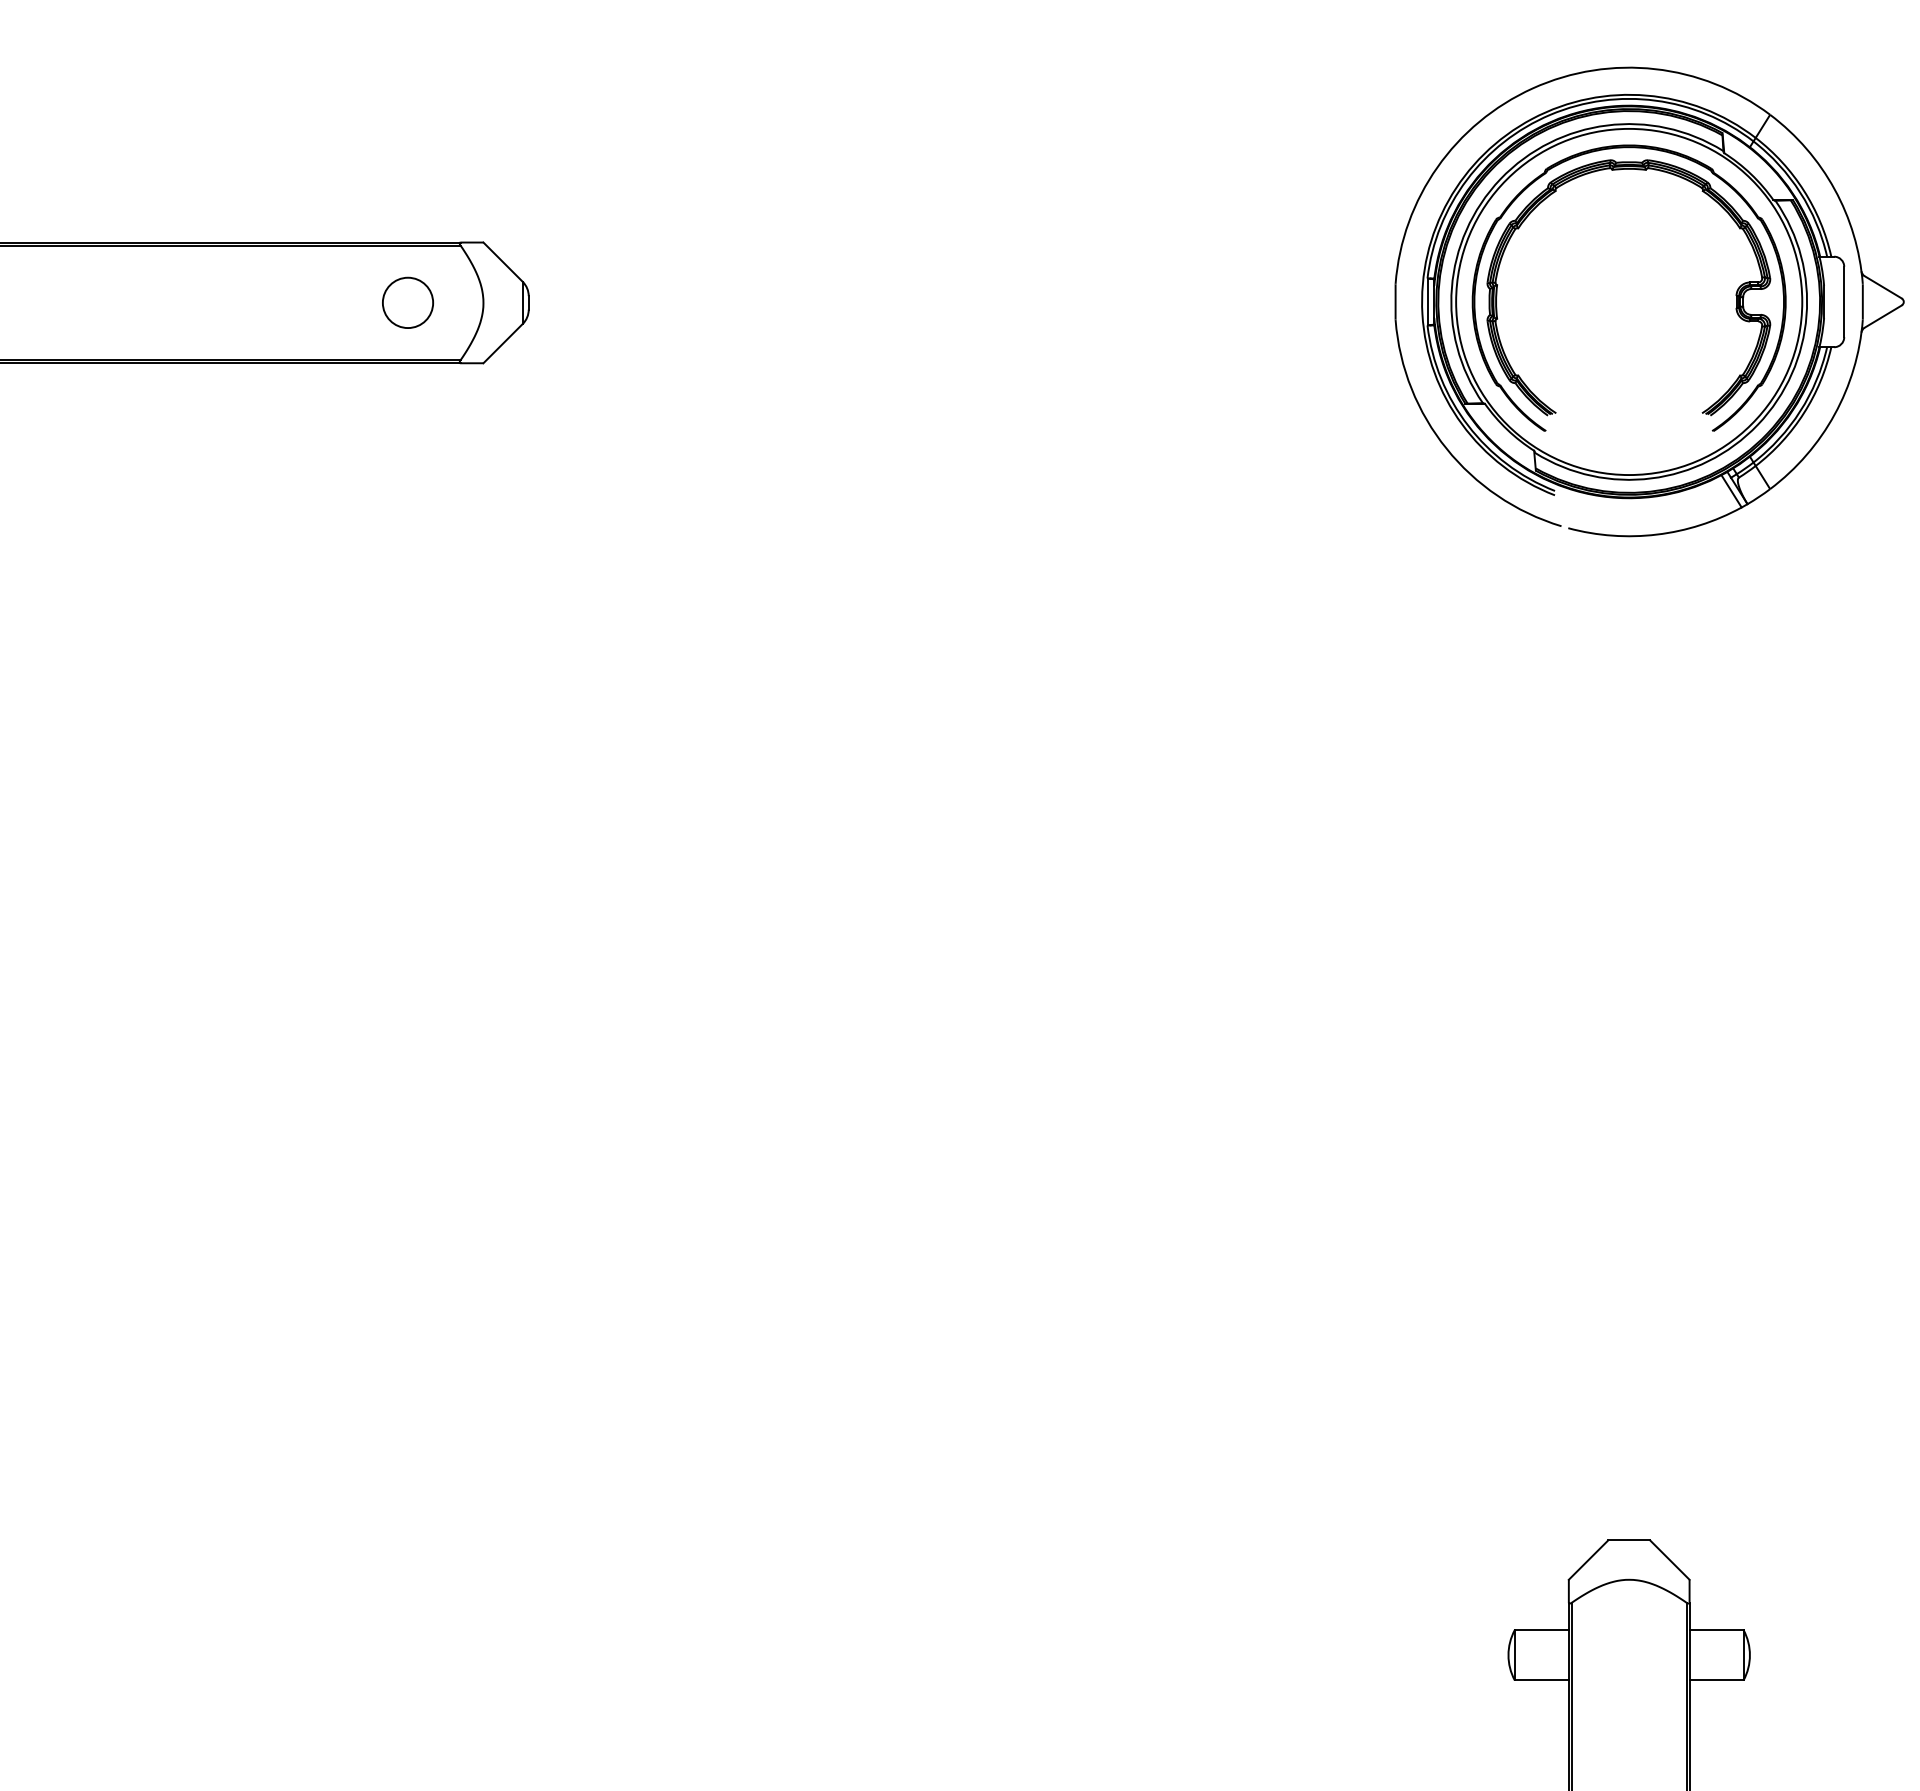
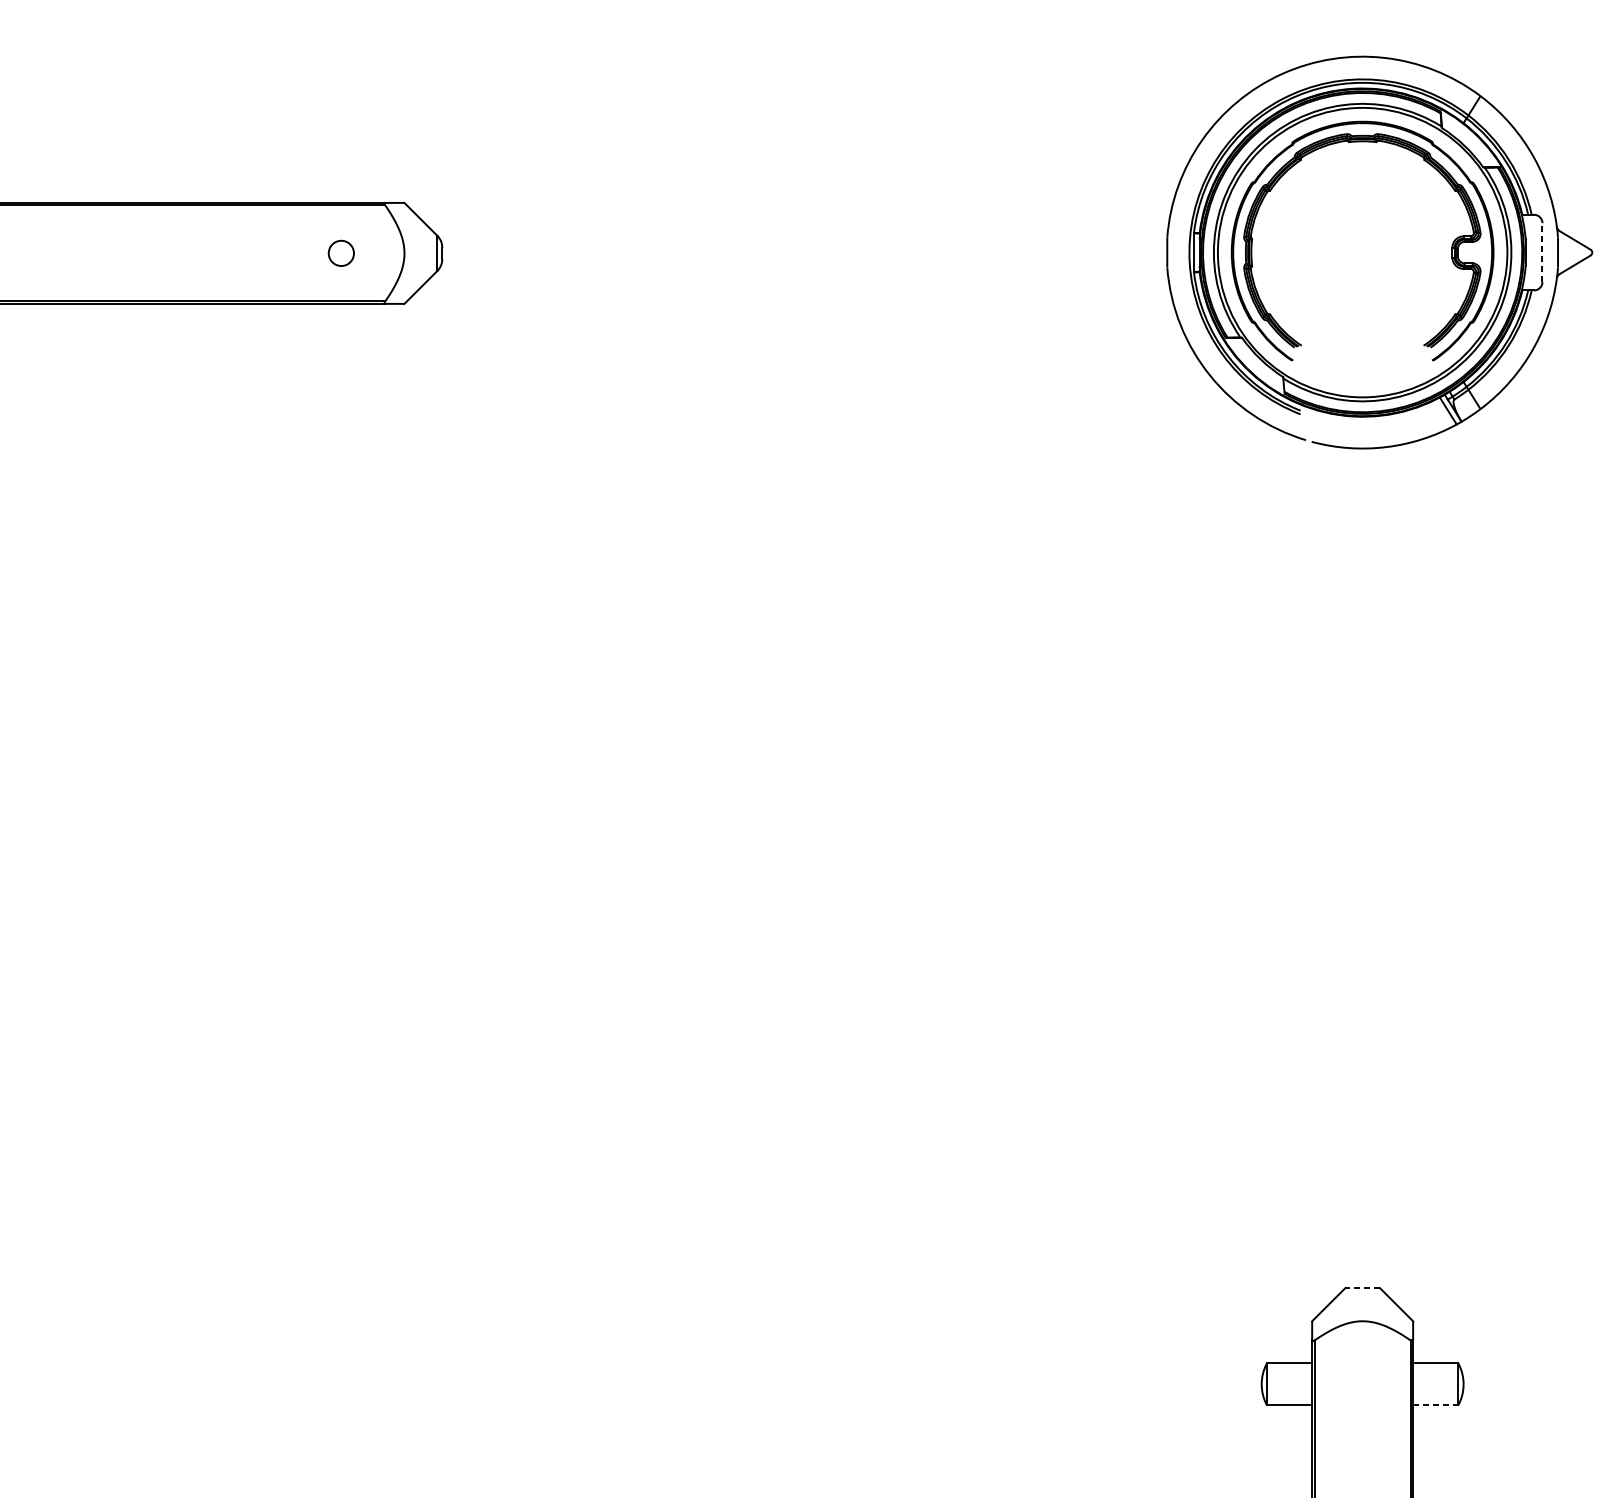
line: (1844, 301) -> (1542, 252), solid -> dashed
circle: (407, 302) -> (340, 253), size x0.6
line: (1629, 1540) -> (1362, 1288), solid -> dashed
line: (1717, 1680) -> (1436, 1405), solid -> dashed

